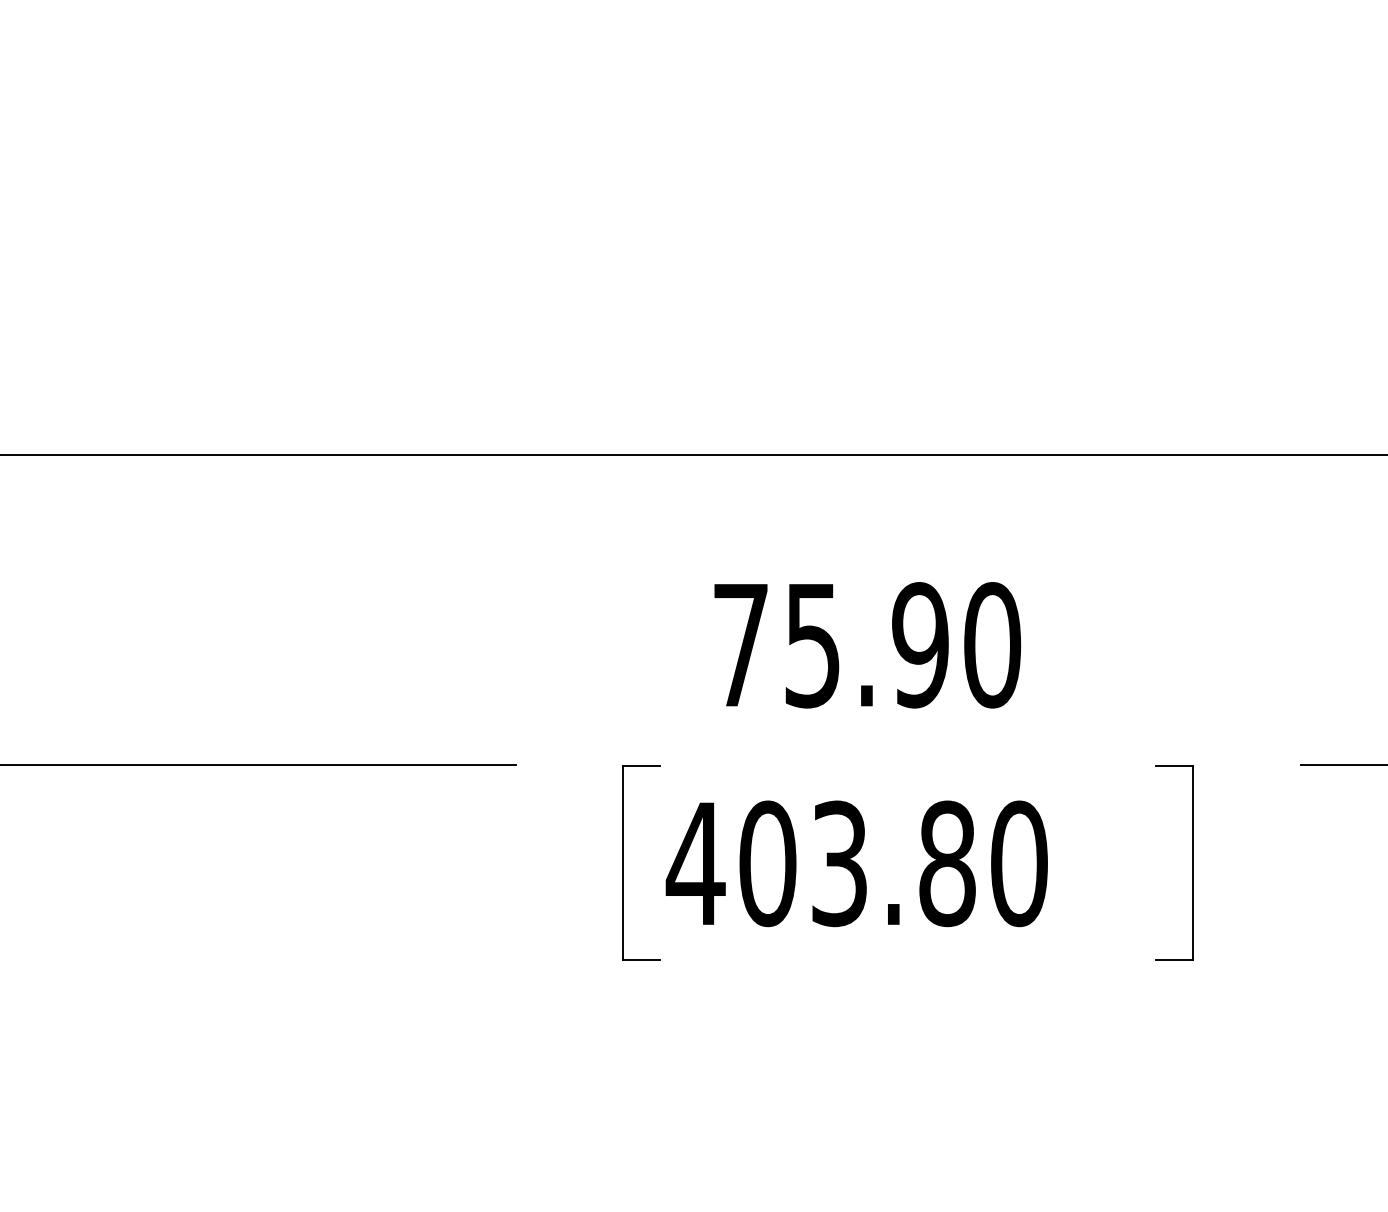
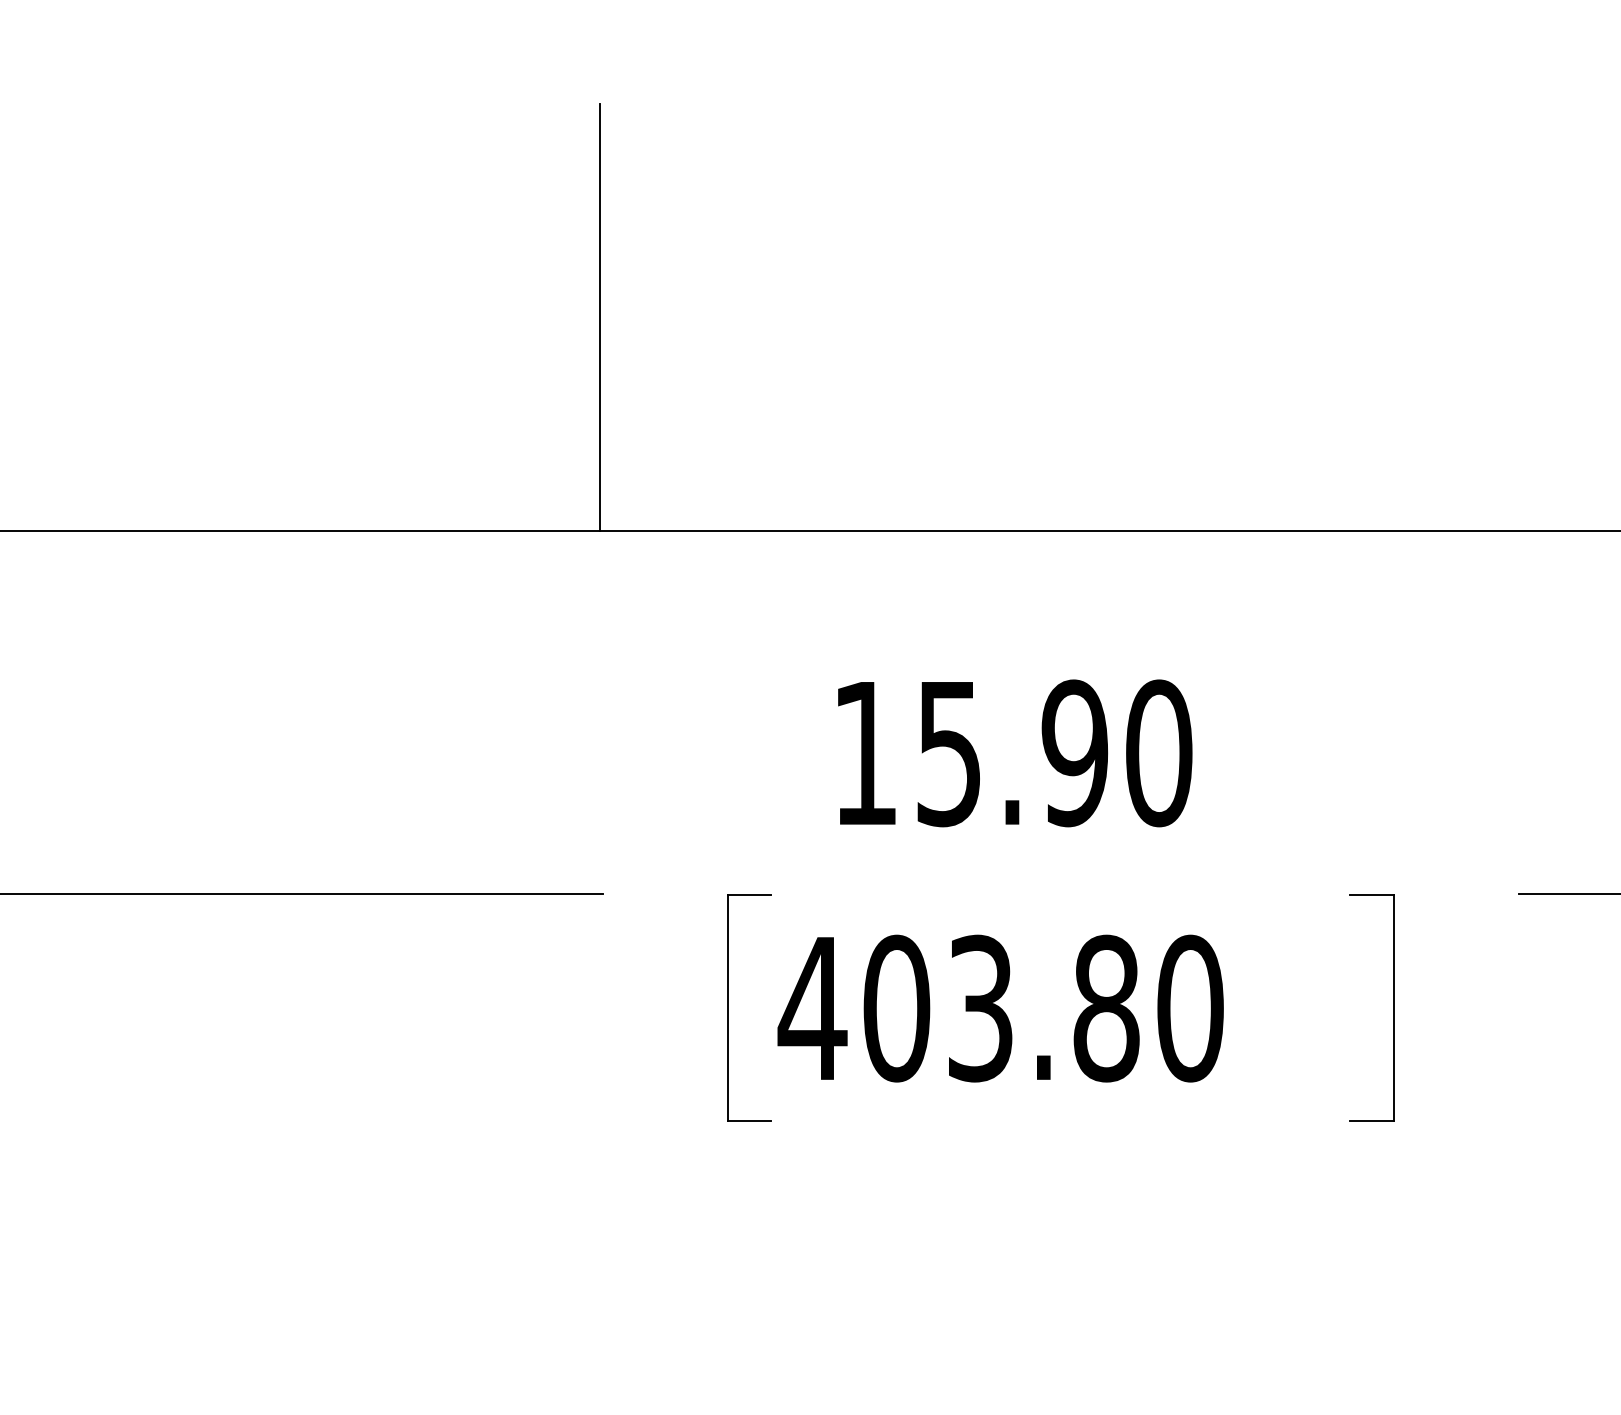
line: (513, 272) -> (599, 318), added
text: (740, 645) -> (864, 753), 75.90 -> 15.90

